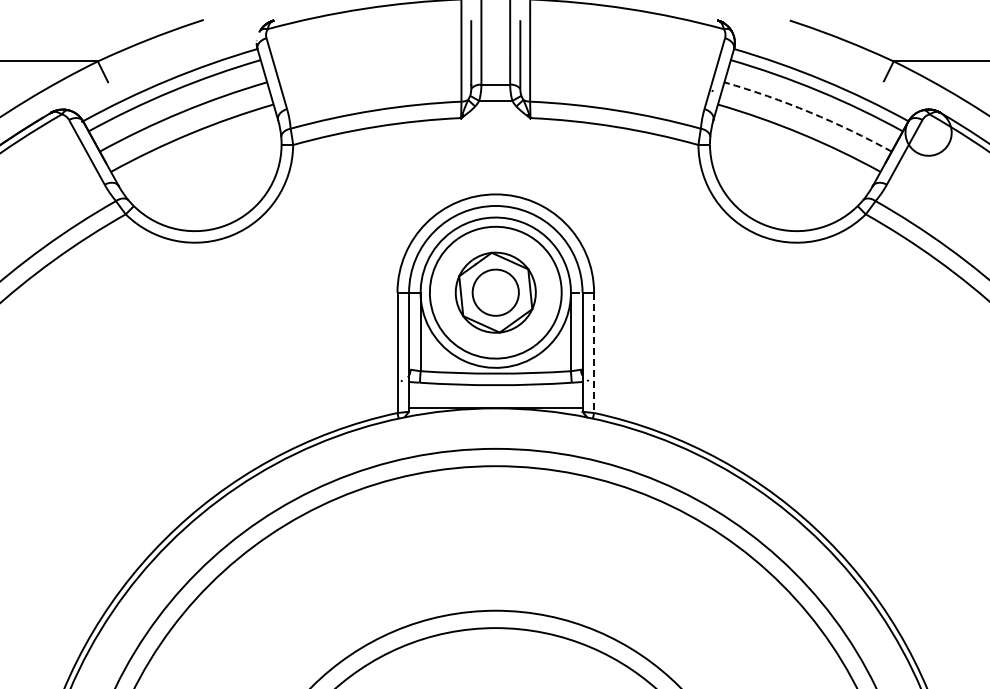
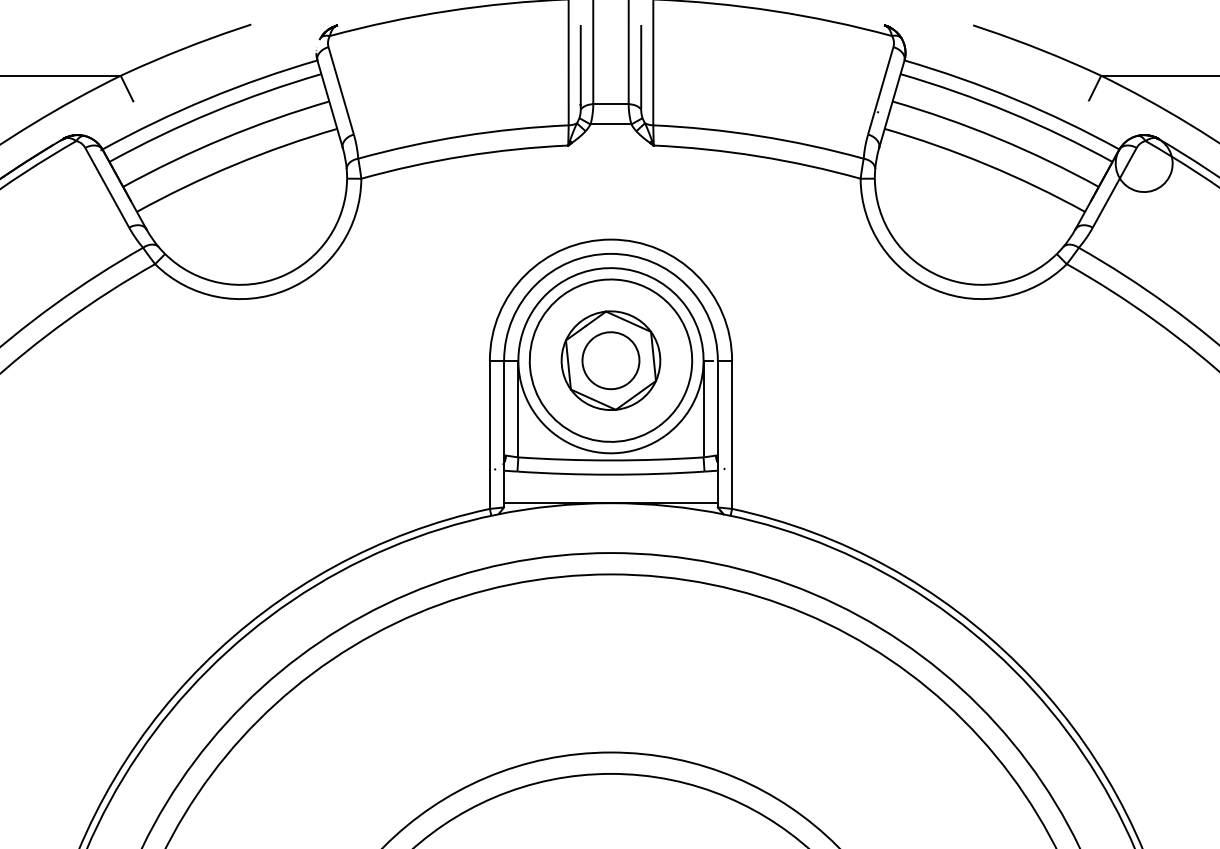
arc: (810, 112) -> (998, 138), dashed -> solid
line: (594, 353) -> (732, 435), dashed -> solid

